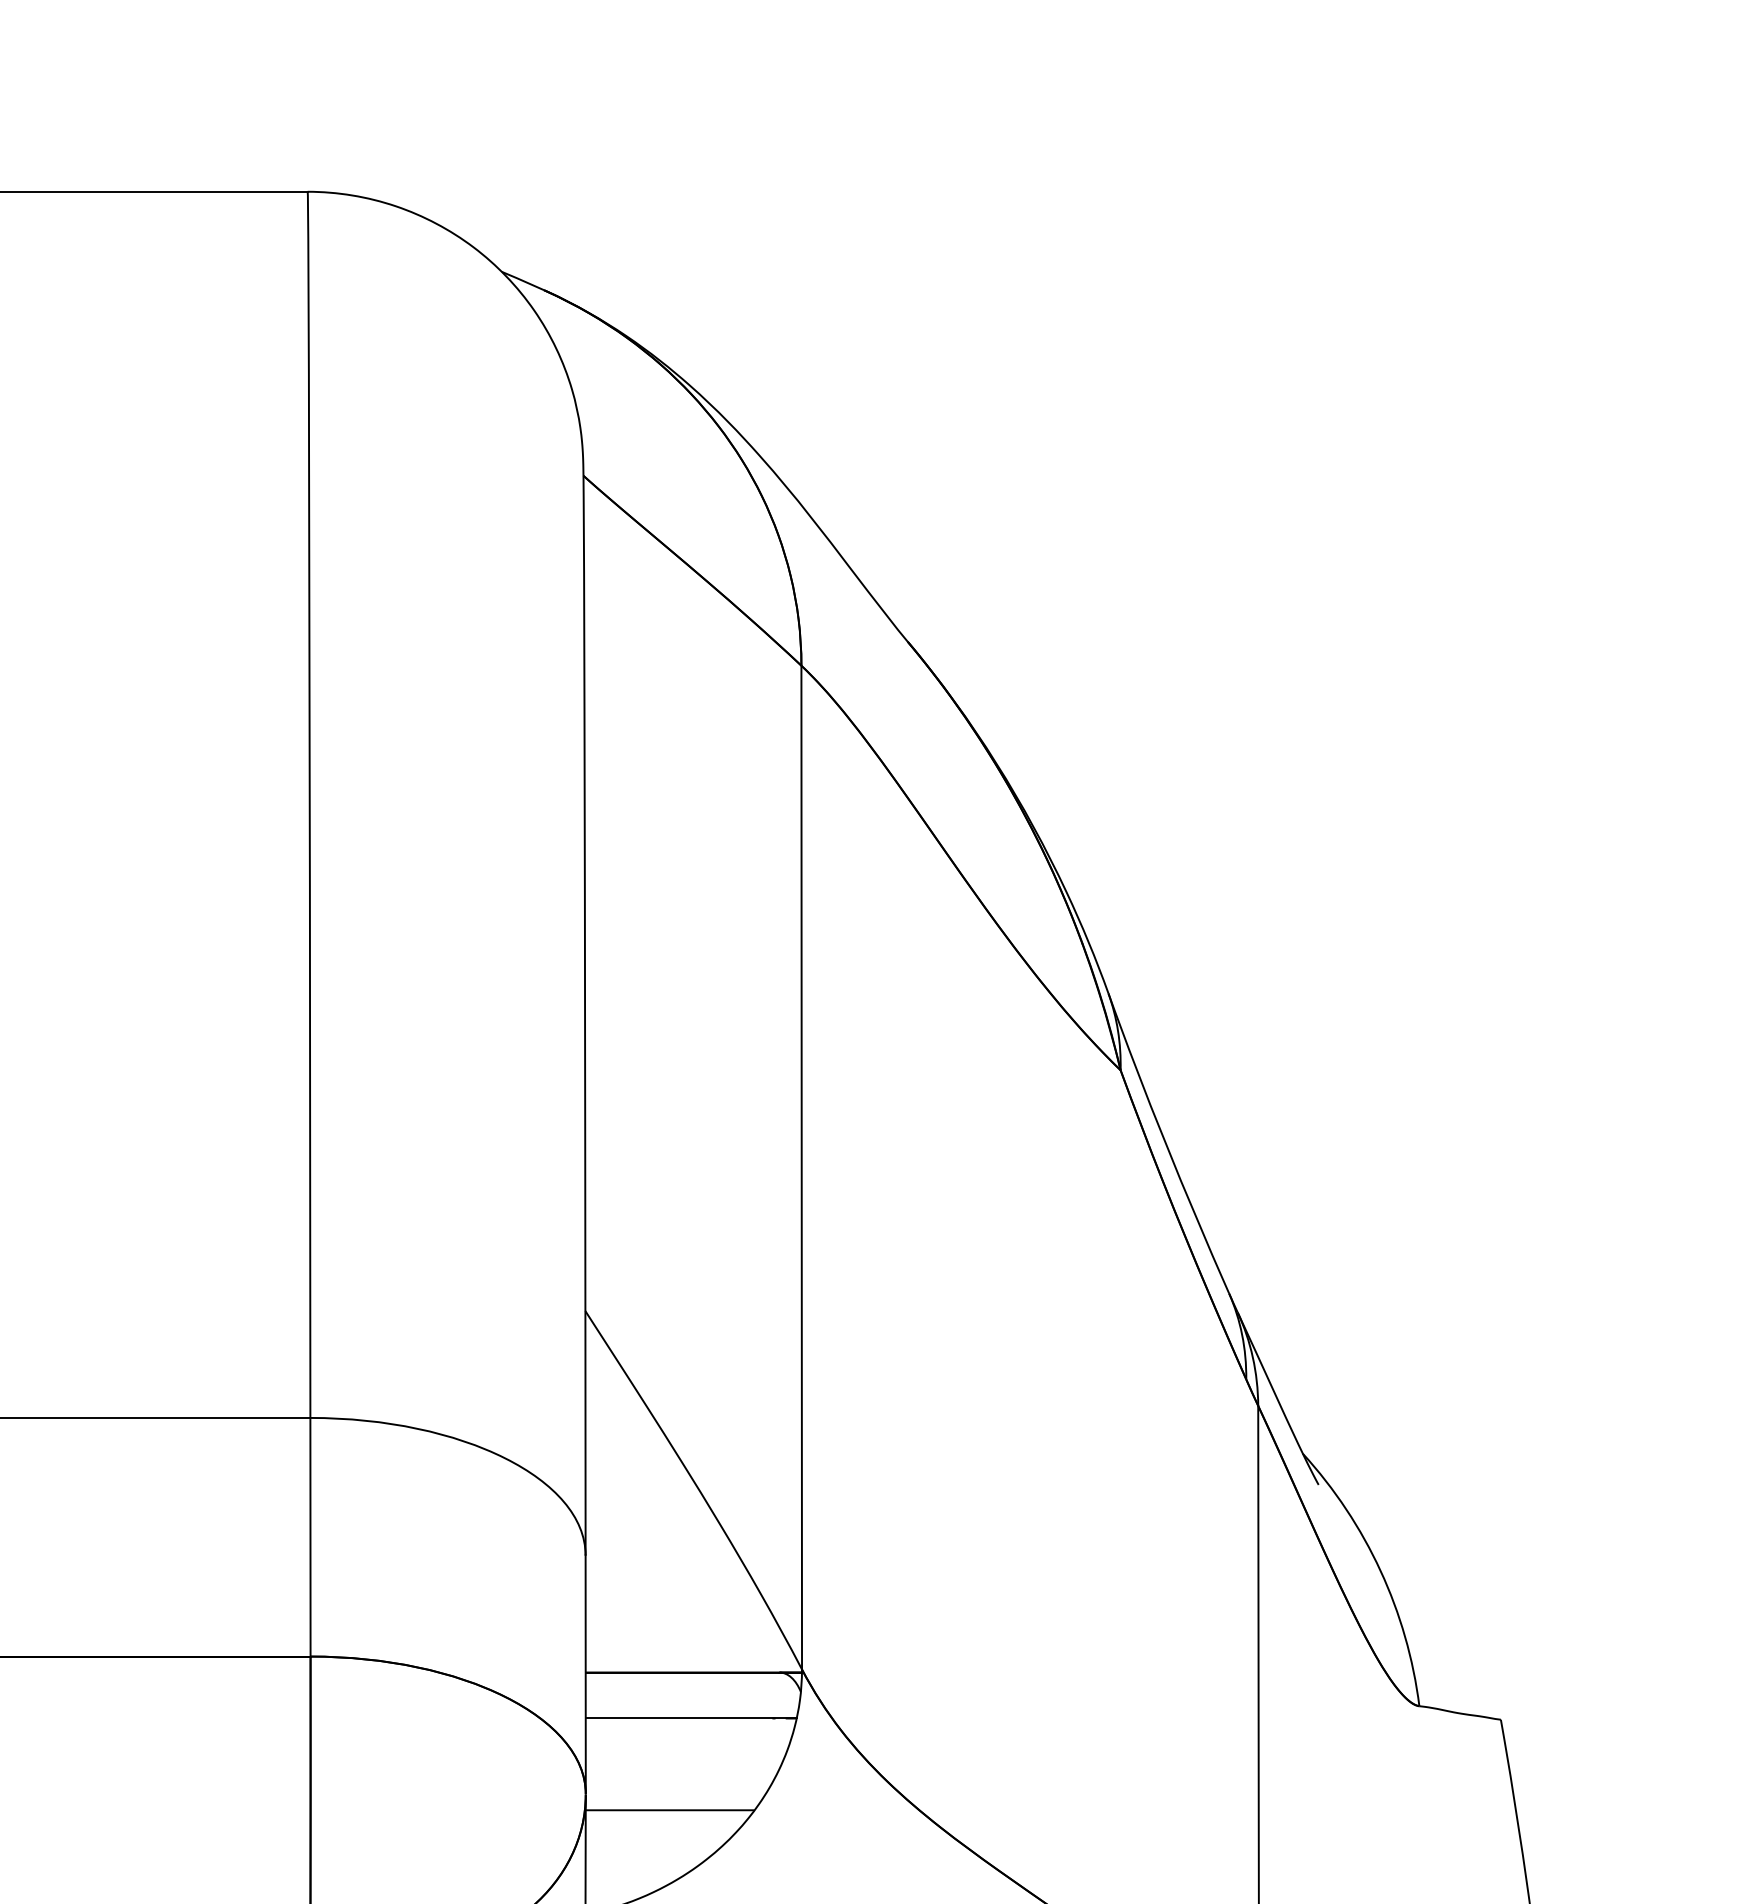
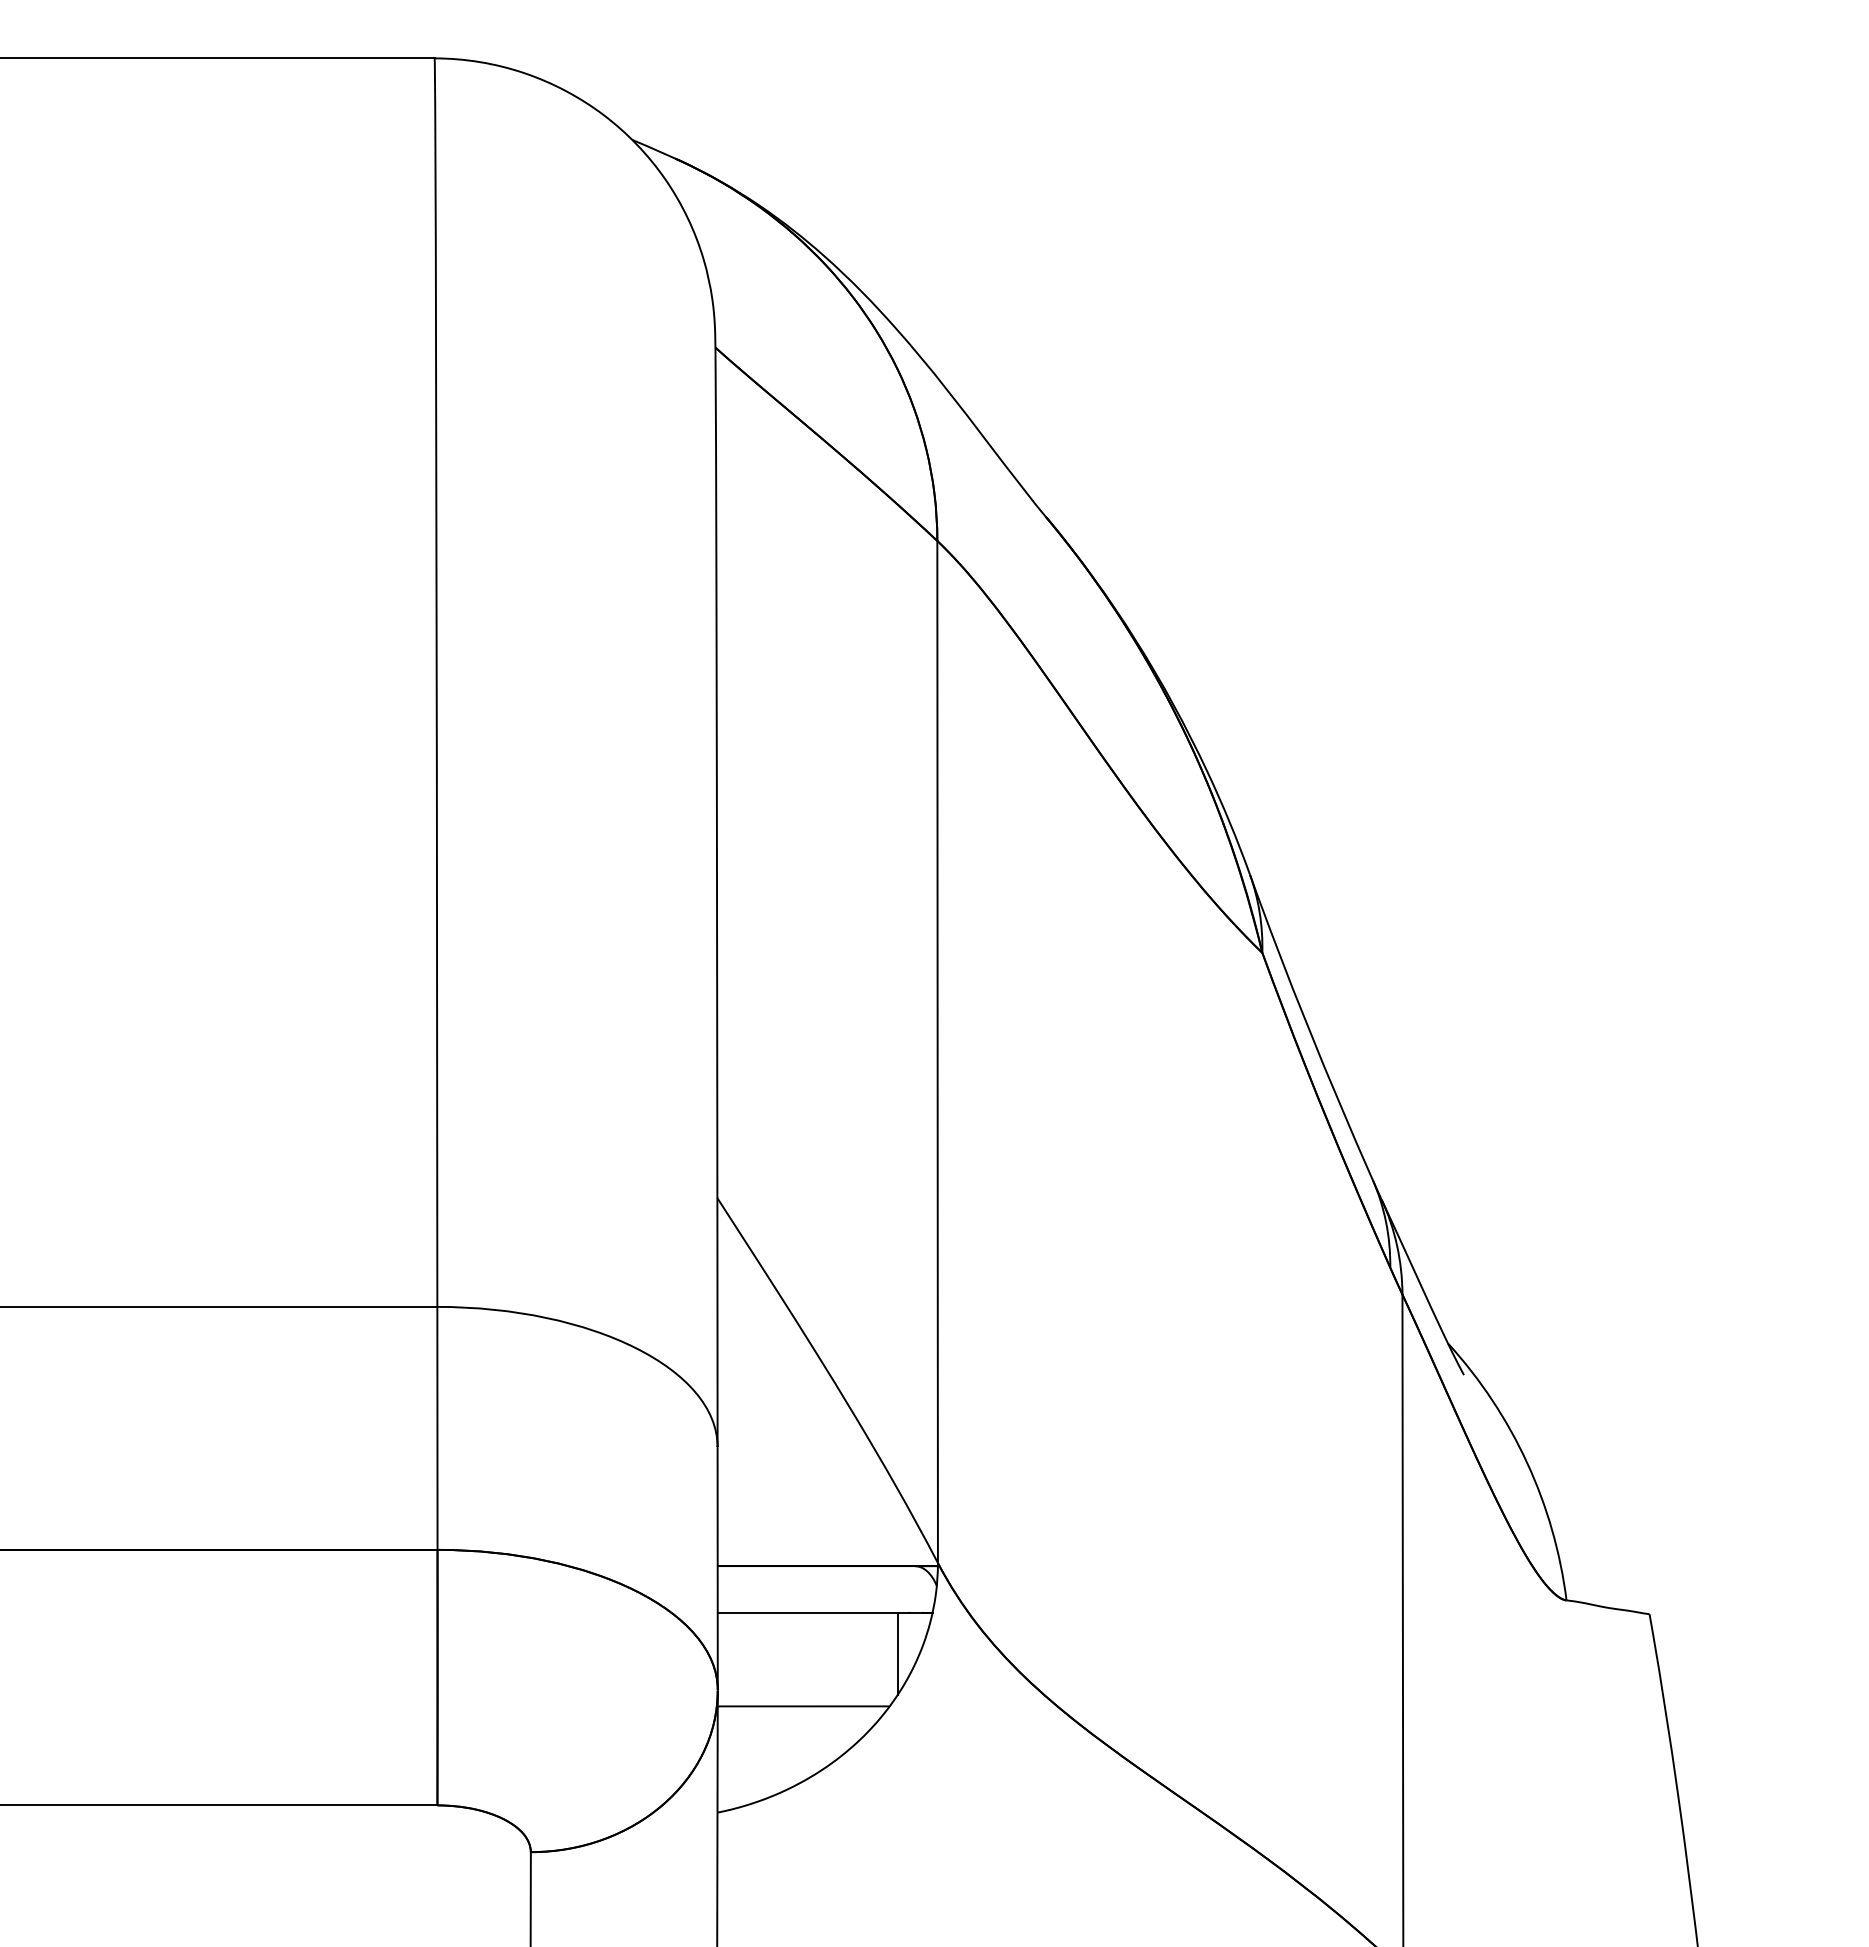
line: (762, 1758) -> (897, 1653), added

